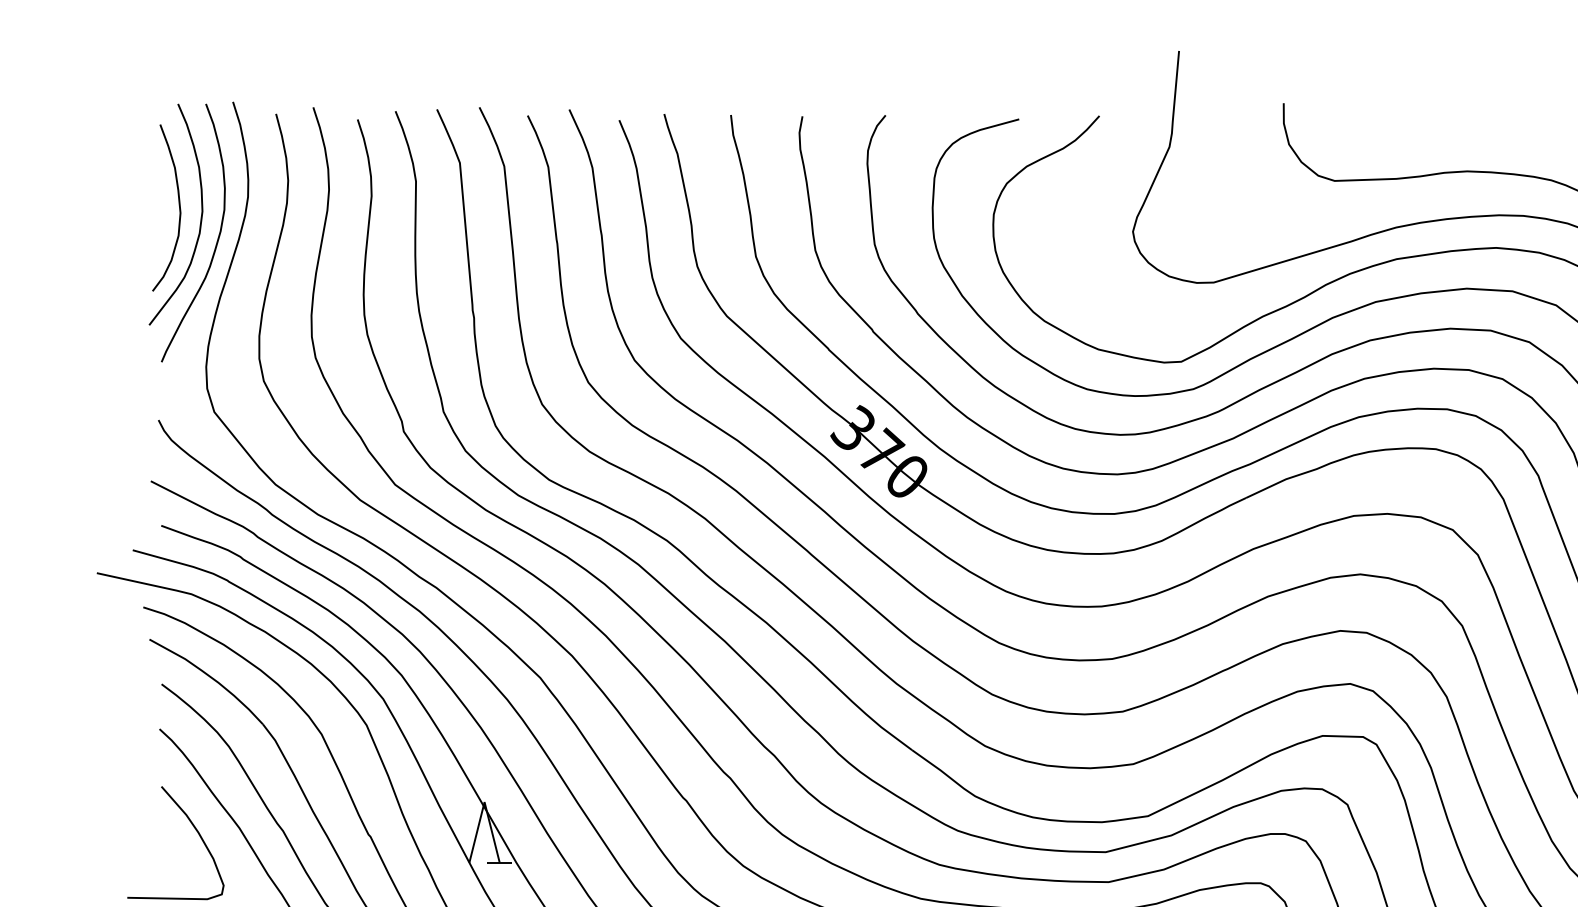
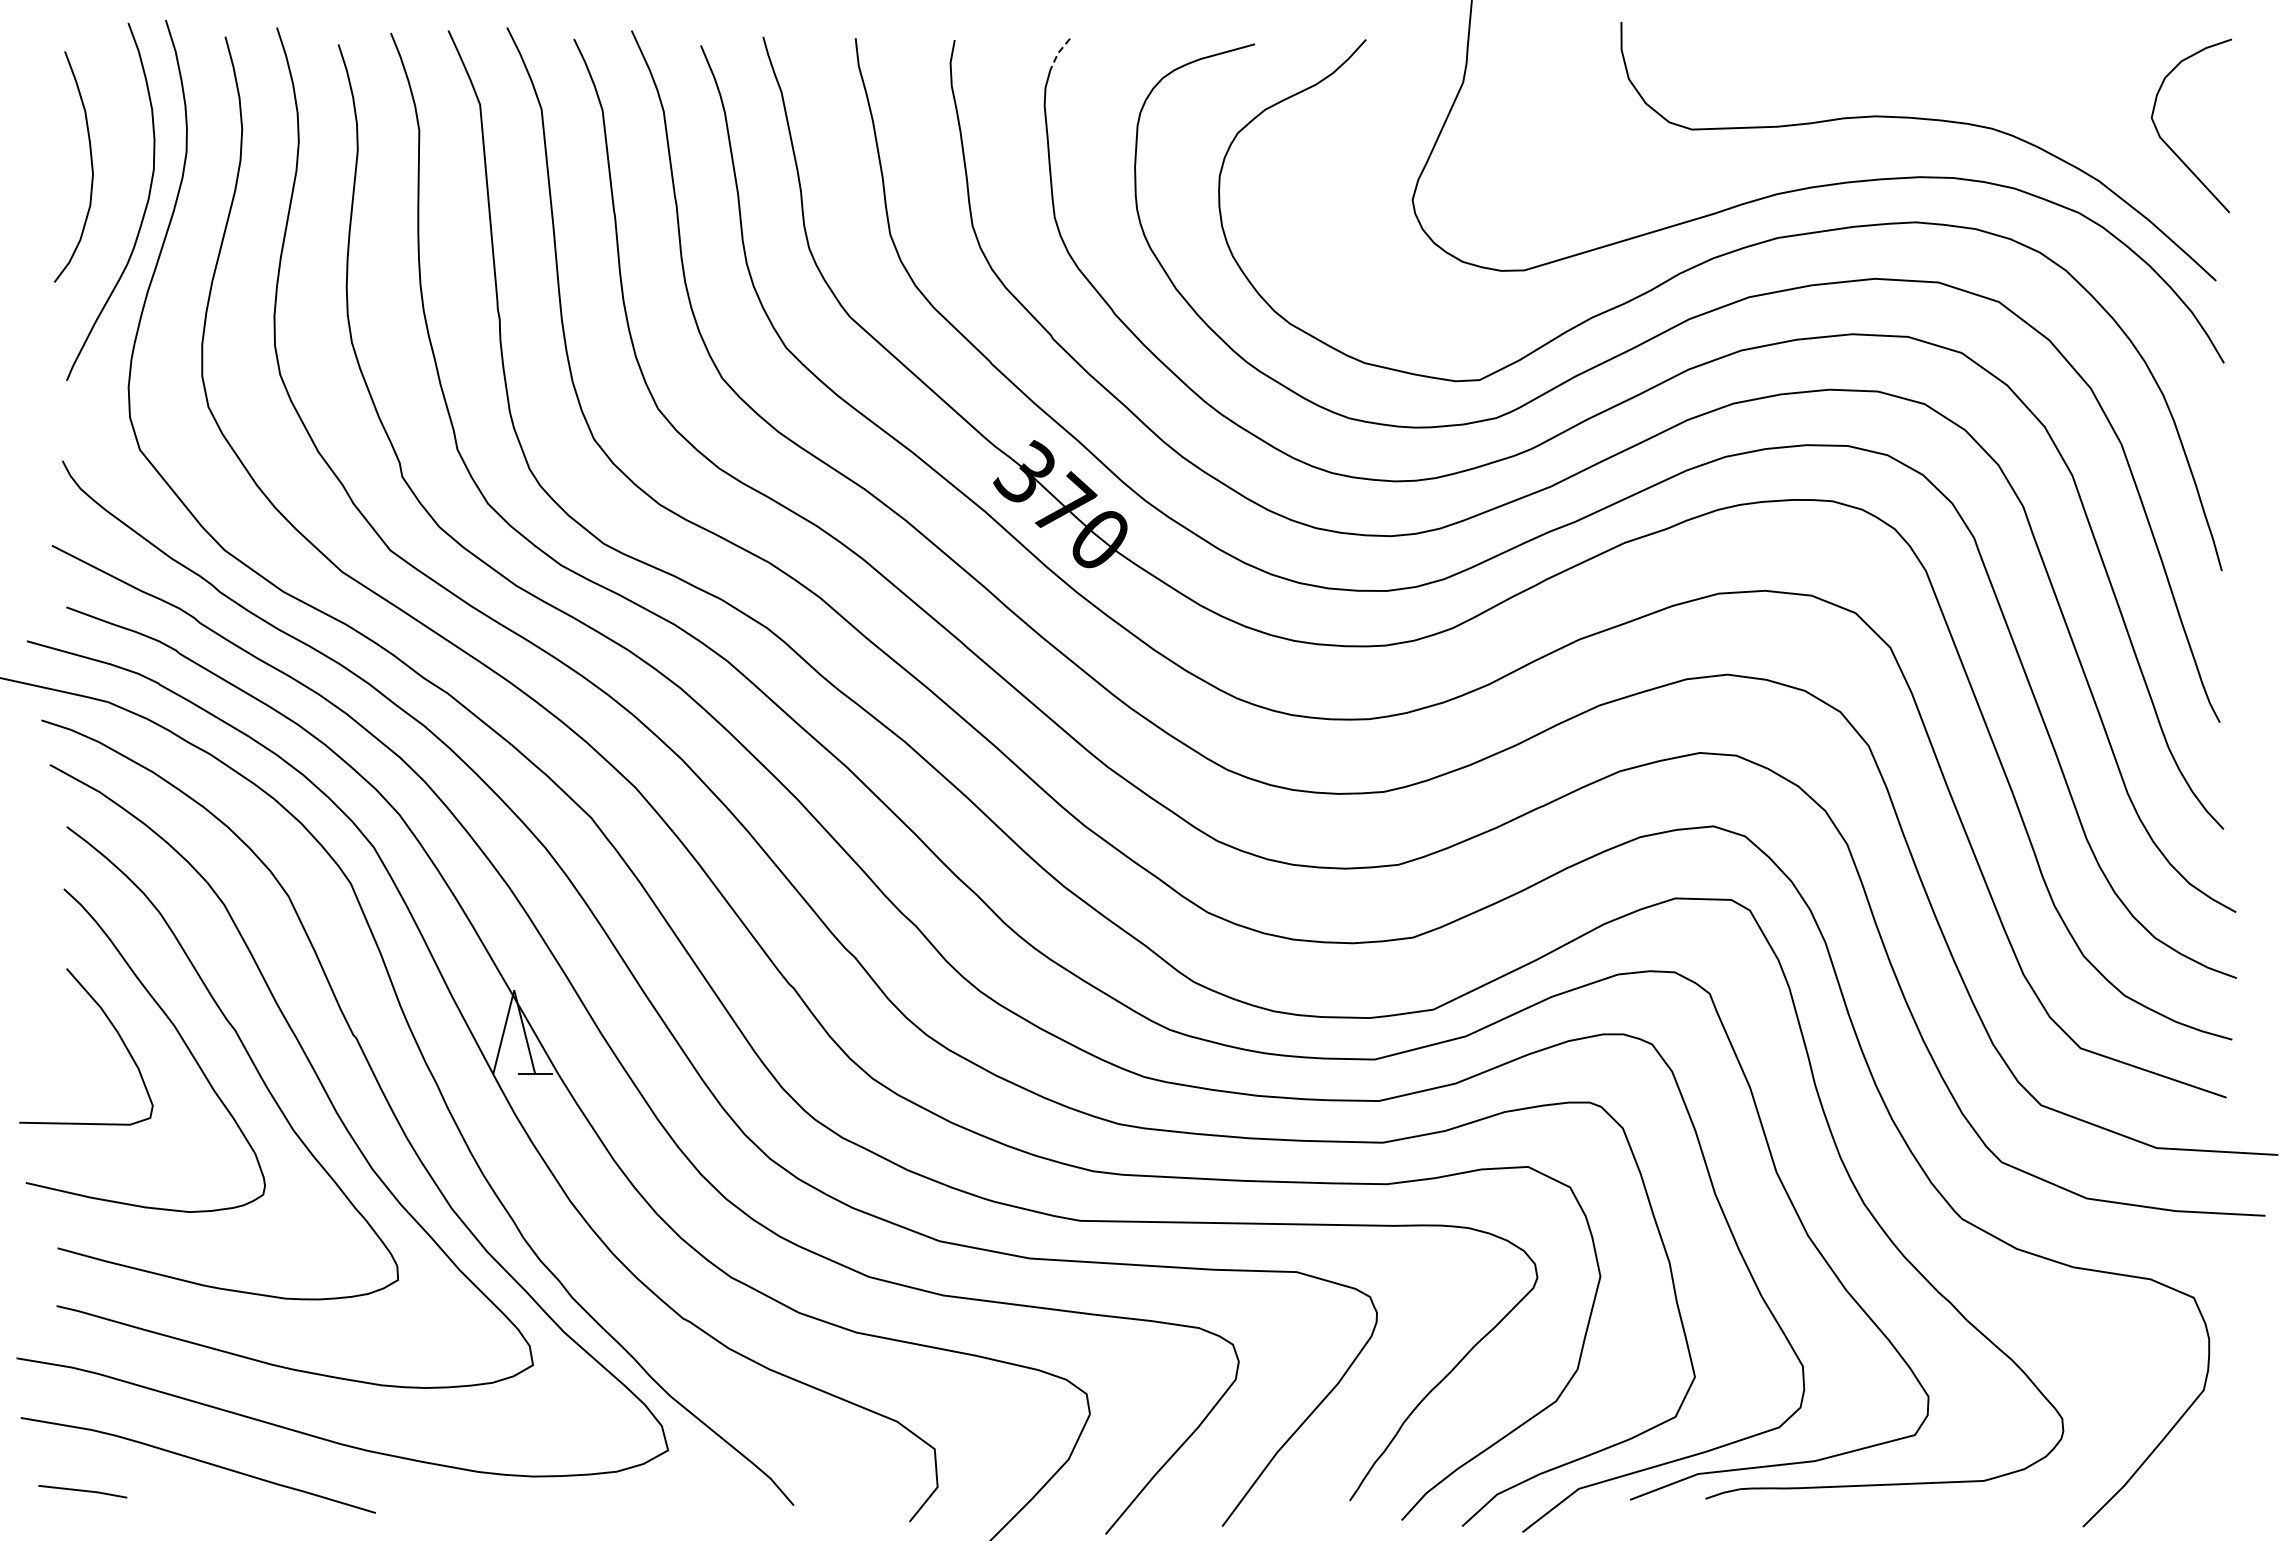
line: (877, 126) -> (1058, 53), solid -> dashed
curve: (201, 215) -> (121, 177), removed

